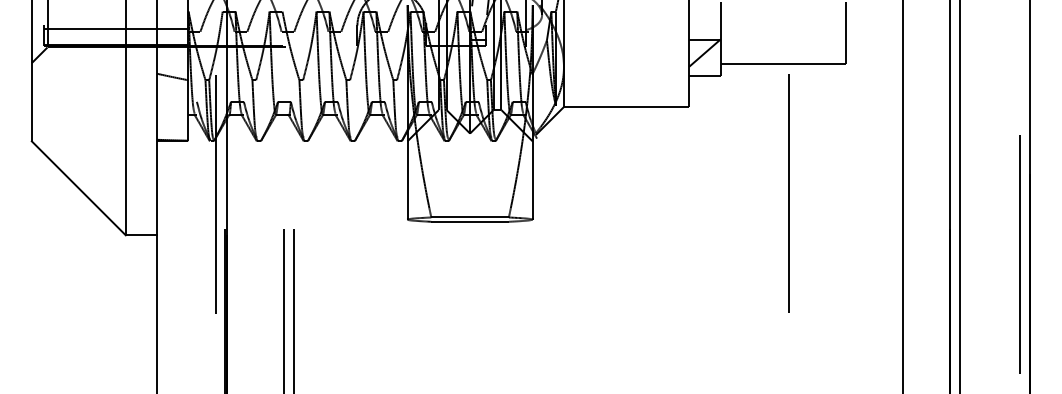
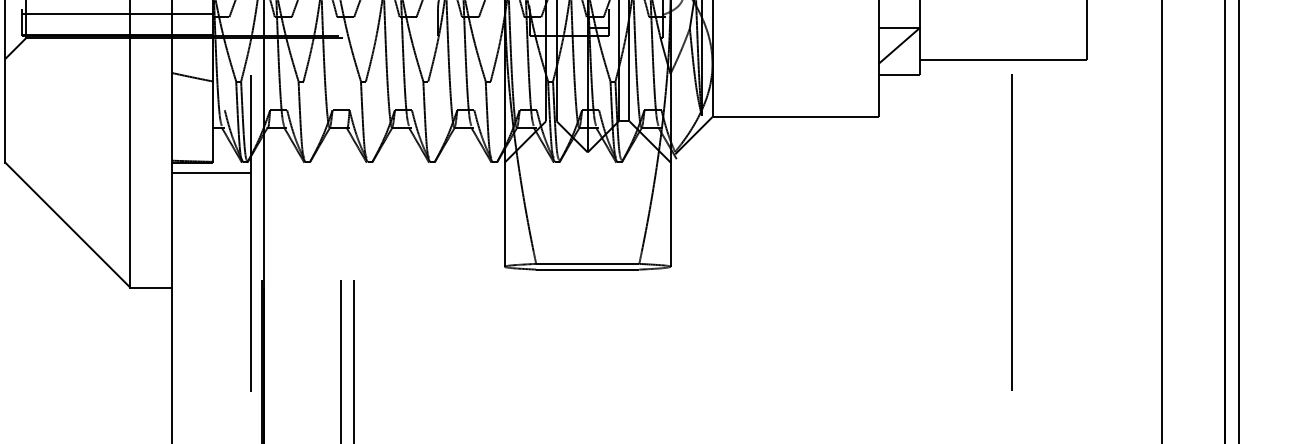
line: (186, 148) -> (210, 172), added

